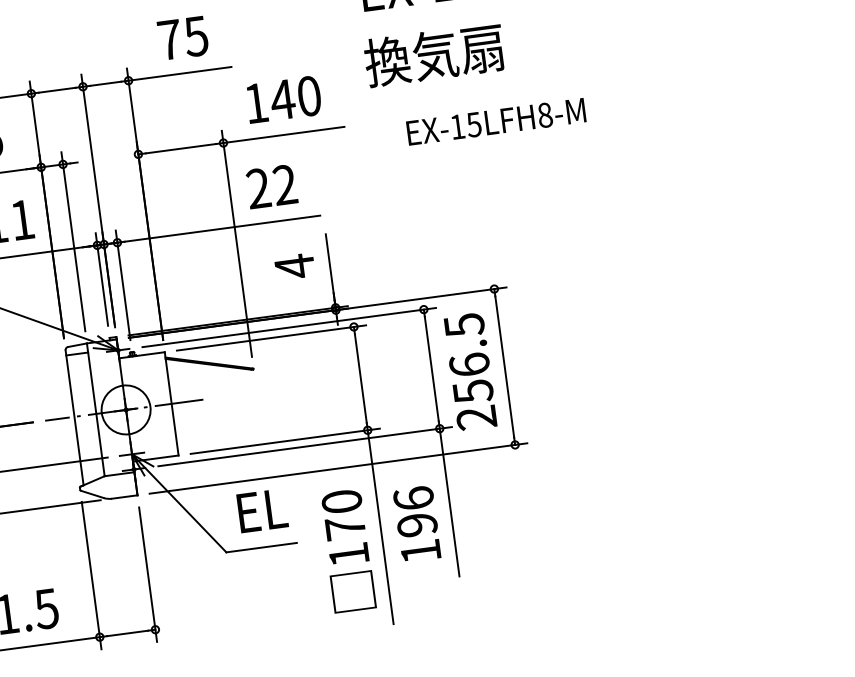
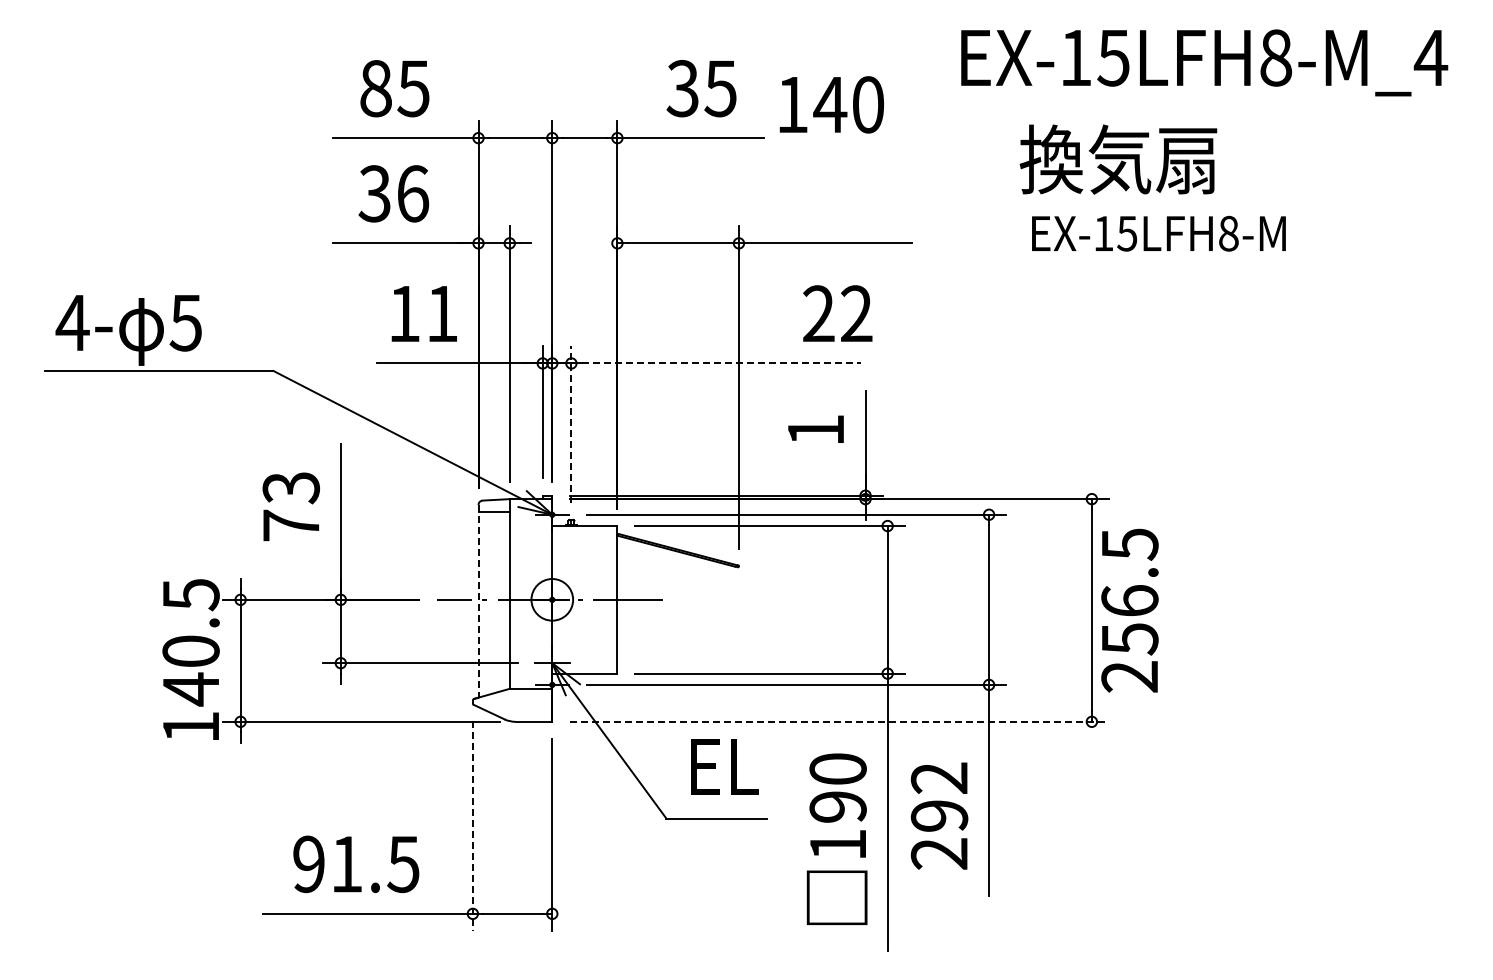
text: (169, 39) -> (682, 88), 75 -> 35
text: (434, 55) -> (1118, 159), moved
text: (283, 99) -> (831, 104), moved
text: (495, 121) -> (1158, 233), moved
text: (271, 186) -> (837, 313), moved
line: (222, 228) -> (721, 363), solid -> dashed
text: (294, 266) -> (815, 430), 4 -> 1
line: (123, 284) -> (571, 423), solid -> dashed
text: (470, 371) -> (1129, 610), moved
circle: (126, 409) -> (552, 599), size x0.6
line: (74, 418) -> (478, 601), solid -> dashed
line: (338, 468) -> (839, 721), solid -> dashed
text: (417, 524) -> (939, 815), 196 -> 292
text: (345, 527) -> (837, 806), 170 -> 190
line: (91, 576) -> (472, 826), solid -> dashed

